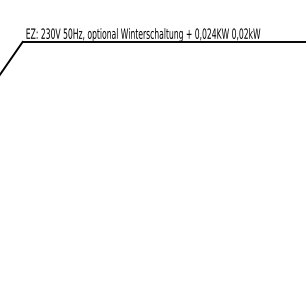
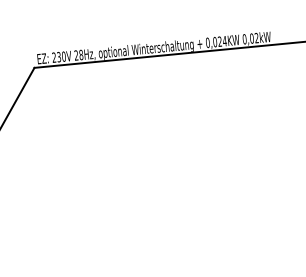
text: (67, 33) -> (78, 55), 50Hz, -> 28Hz,

